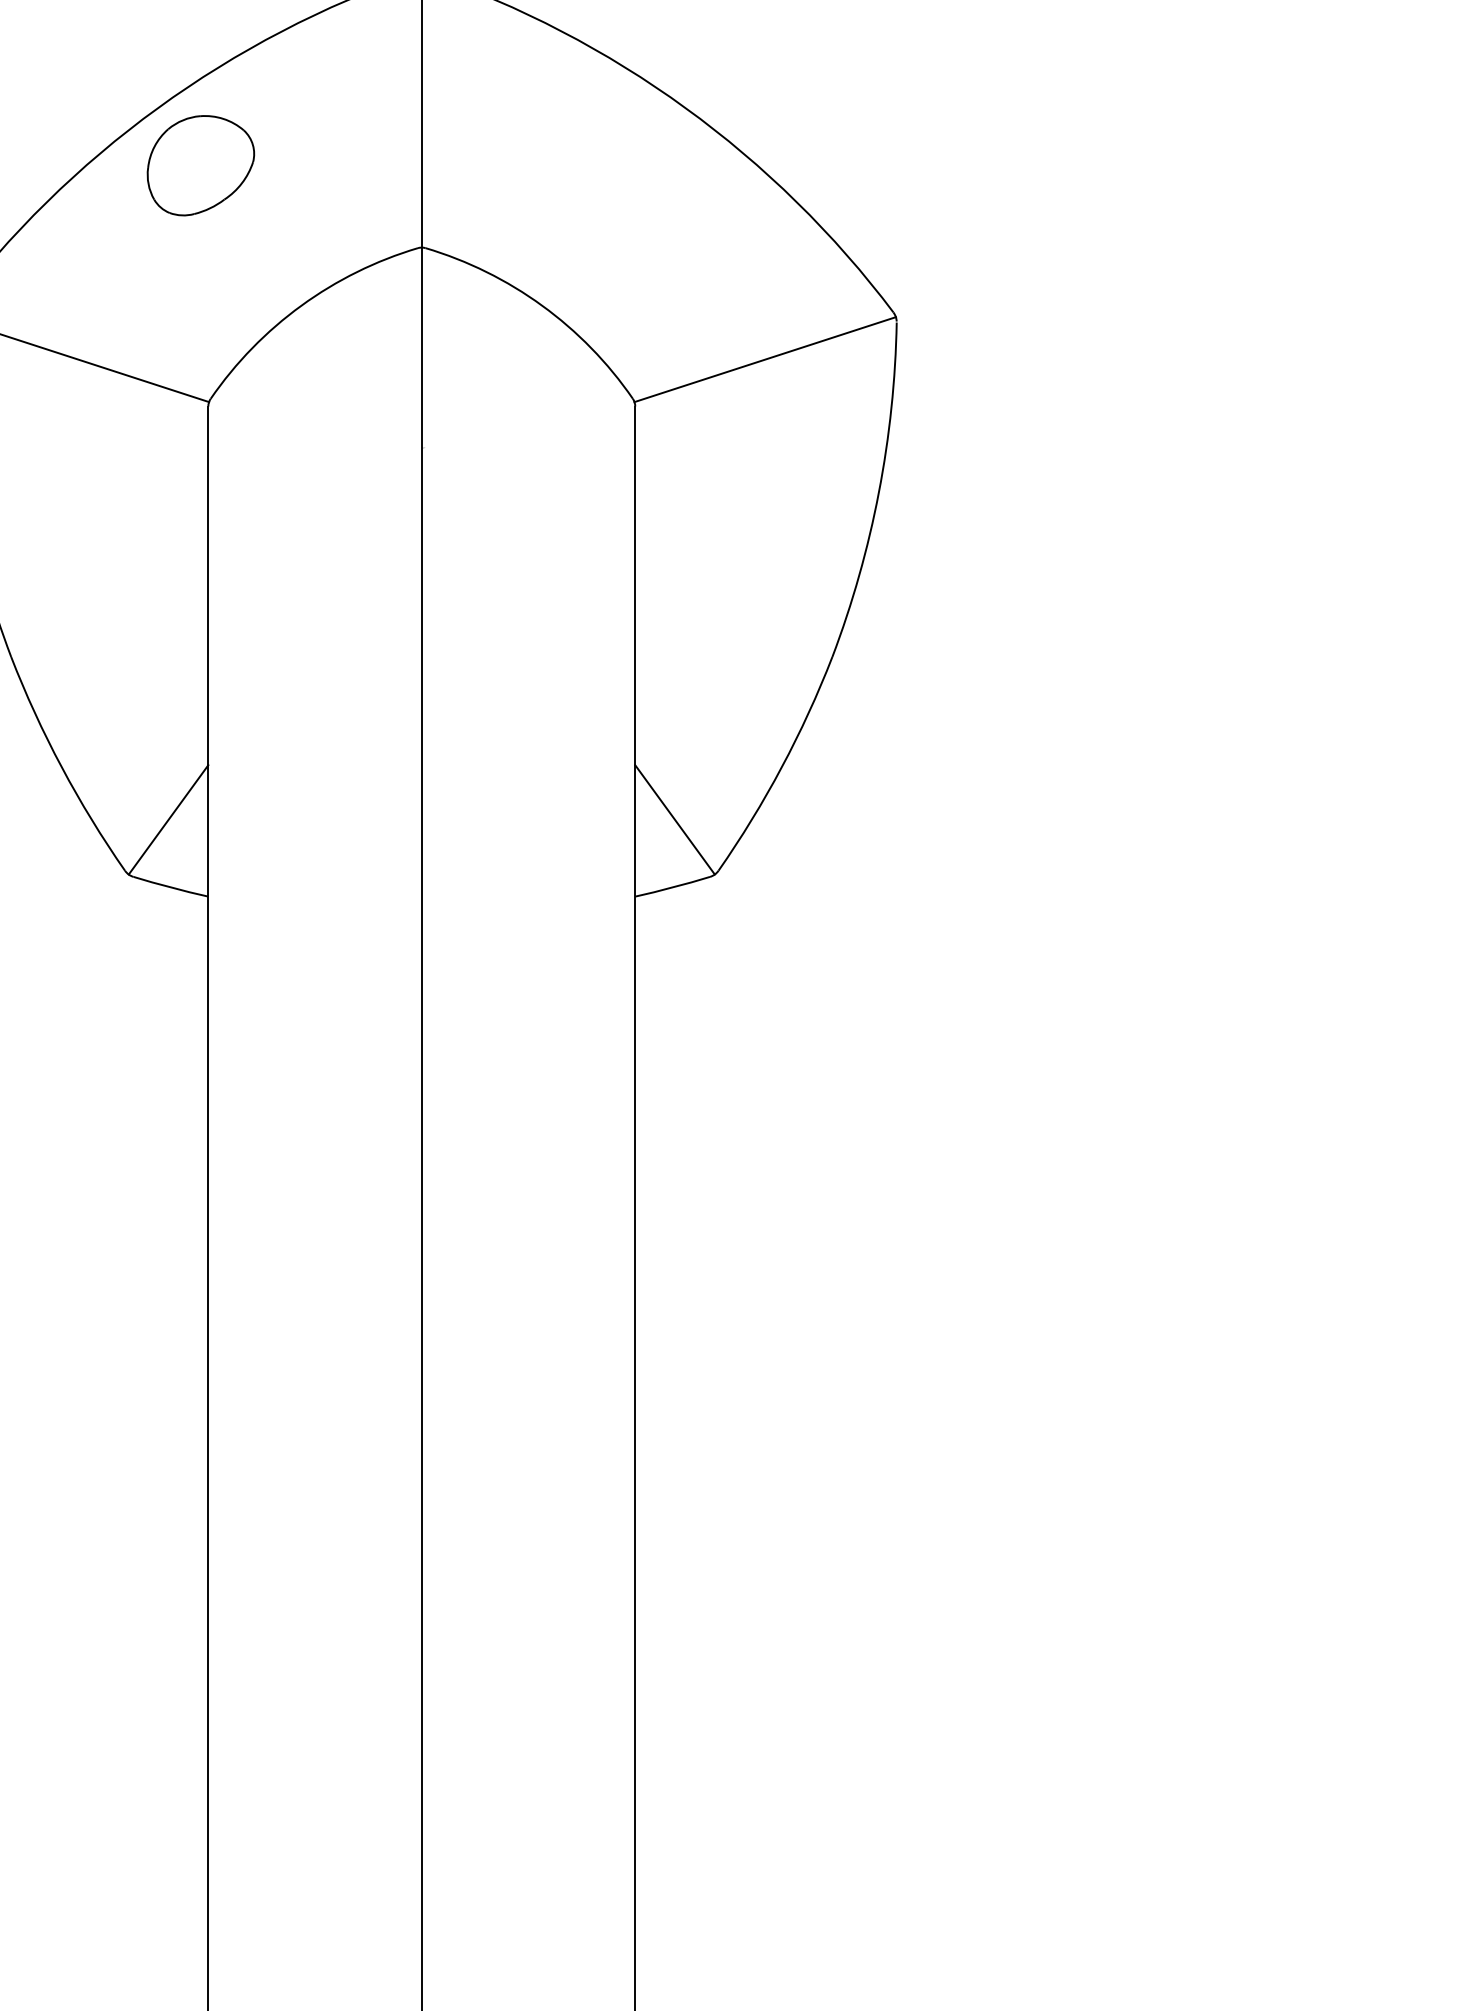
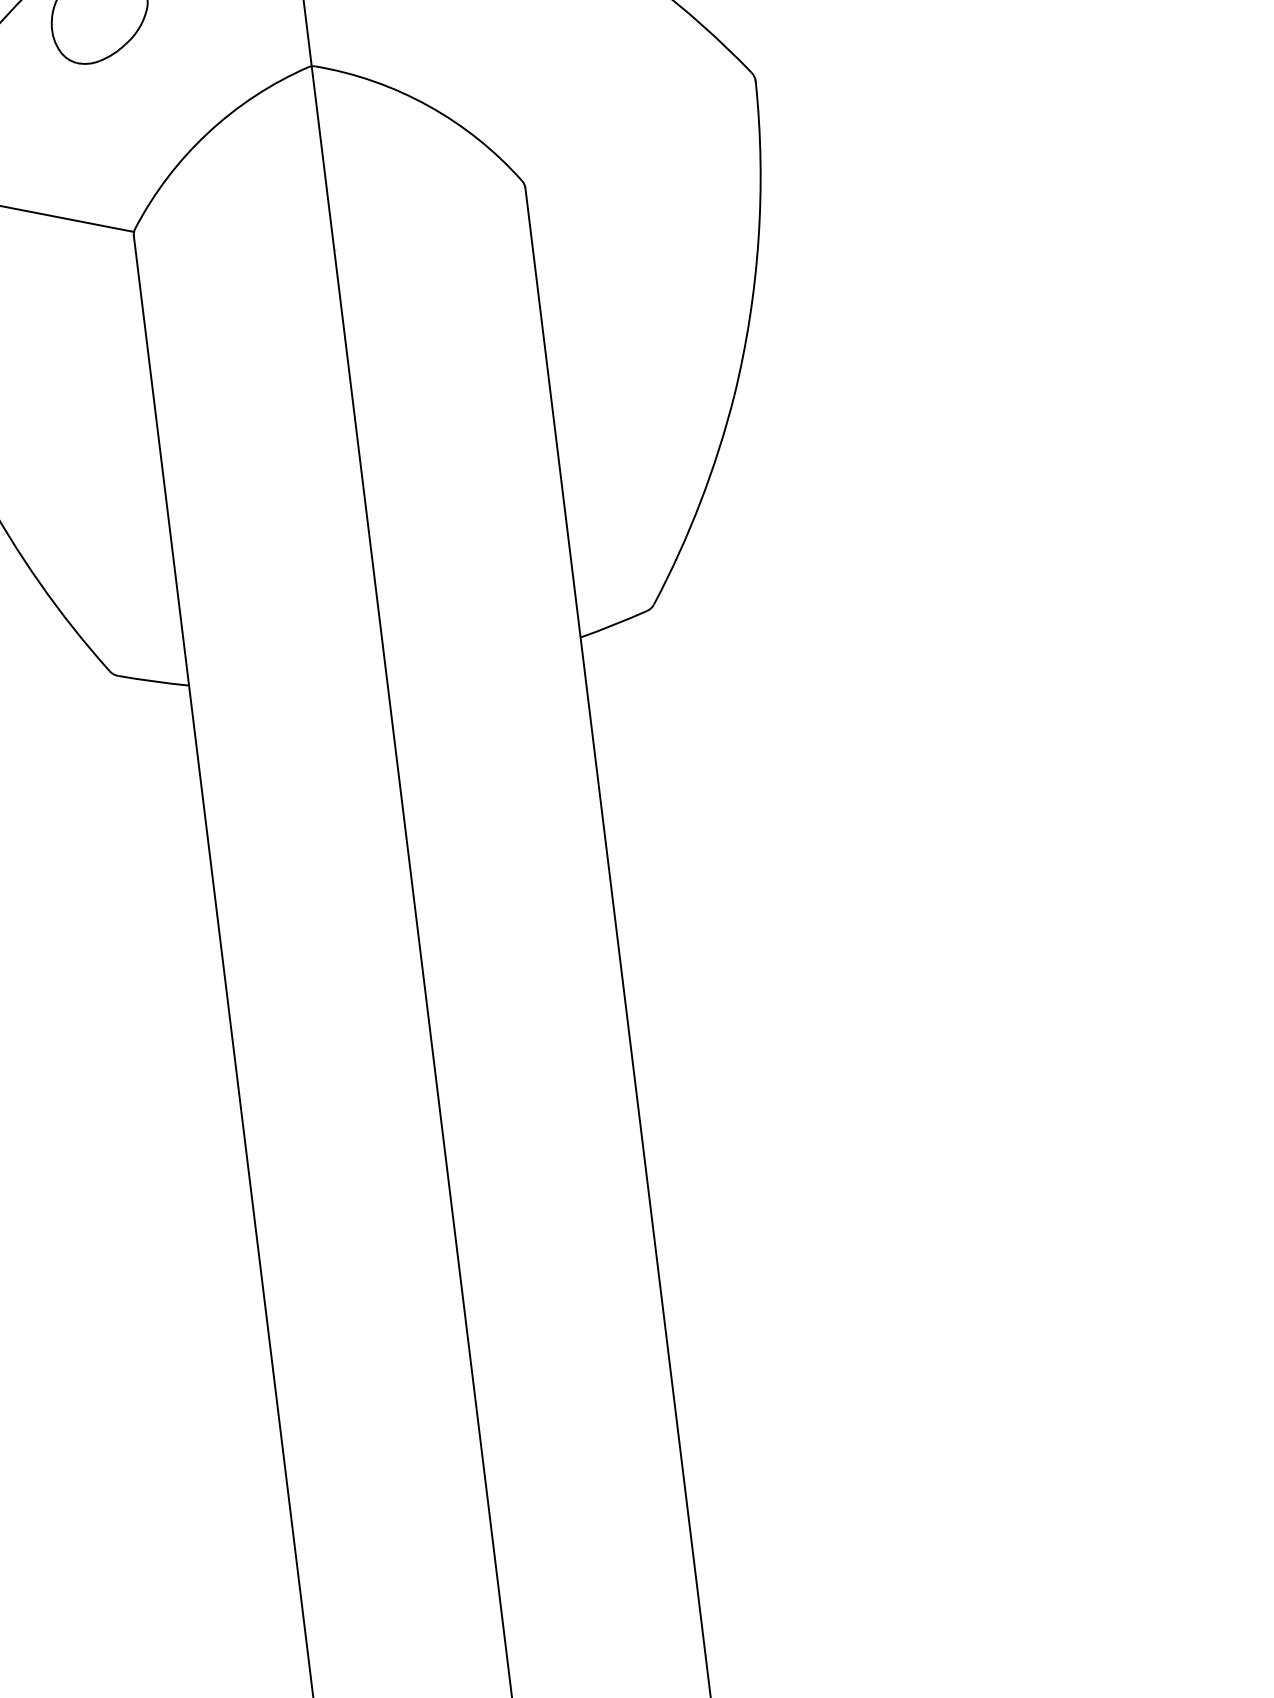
line: (764, 359) -> (638, 130), removed
line: (168, 819) -> (143, 619), removed
line: (674, 819) -> (607, 562), removed

